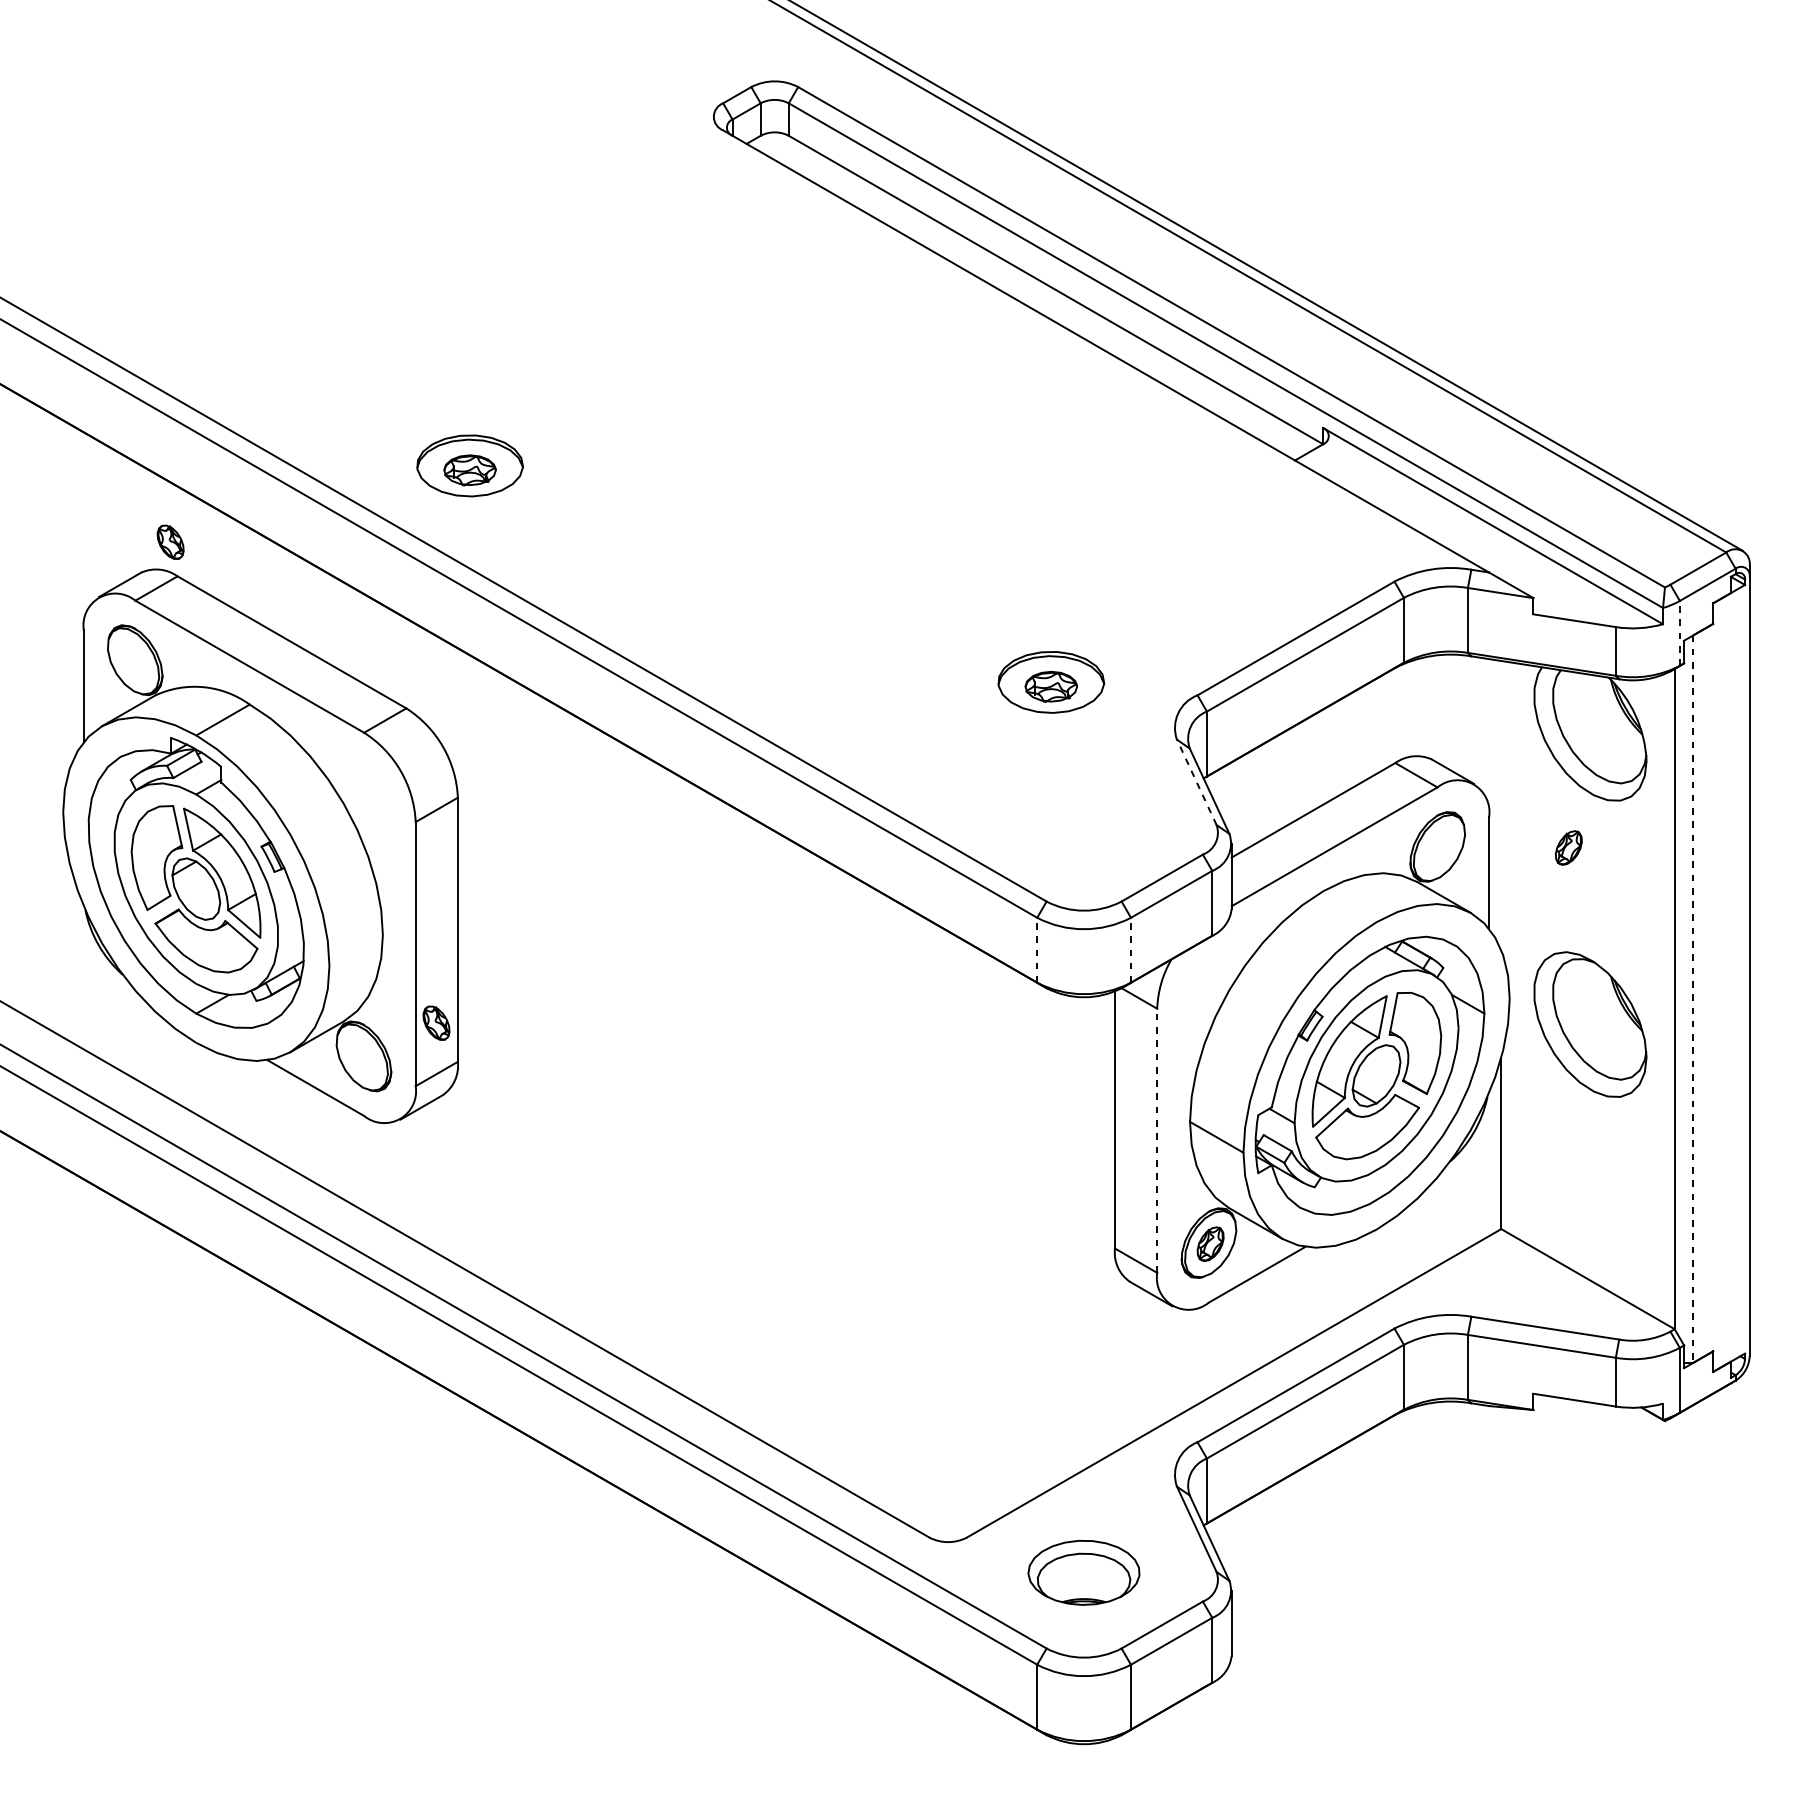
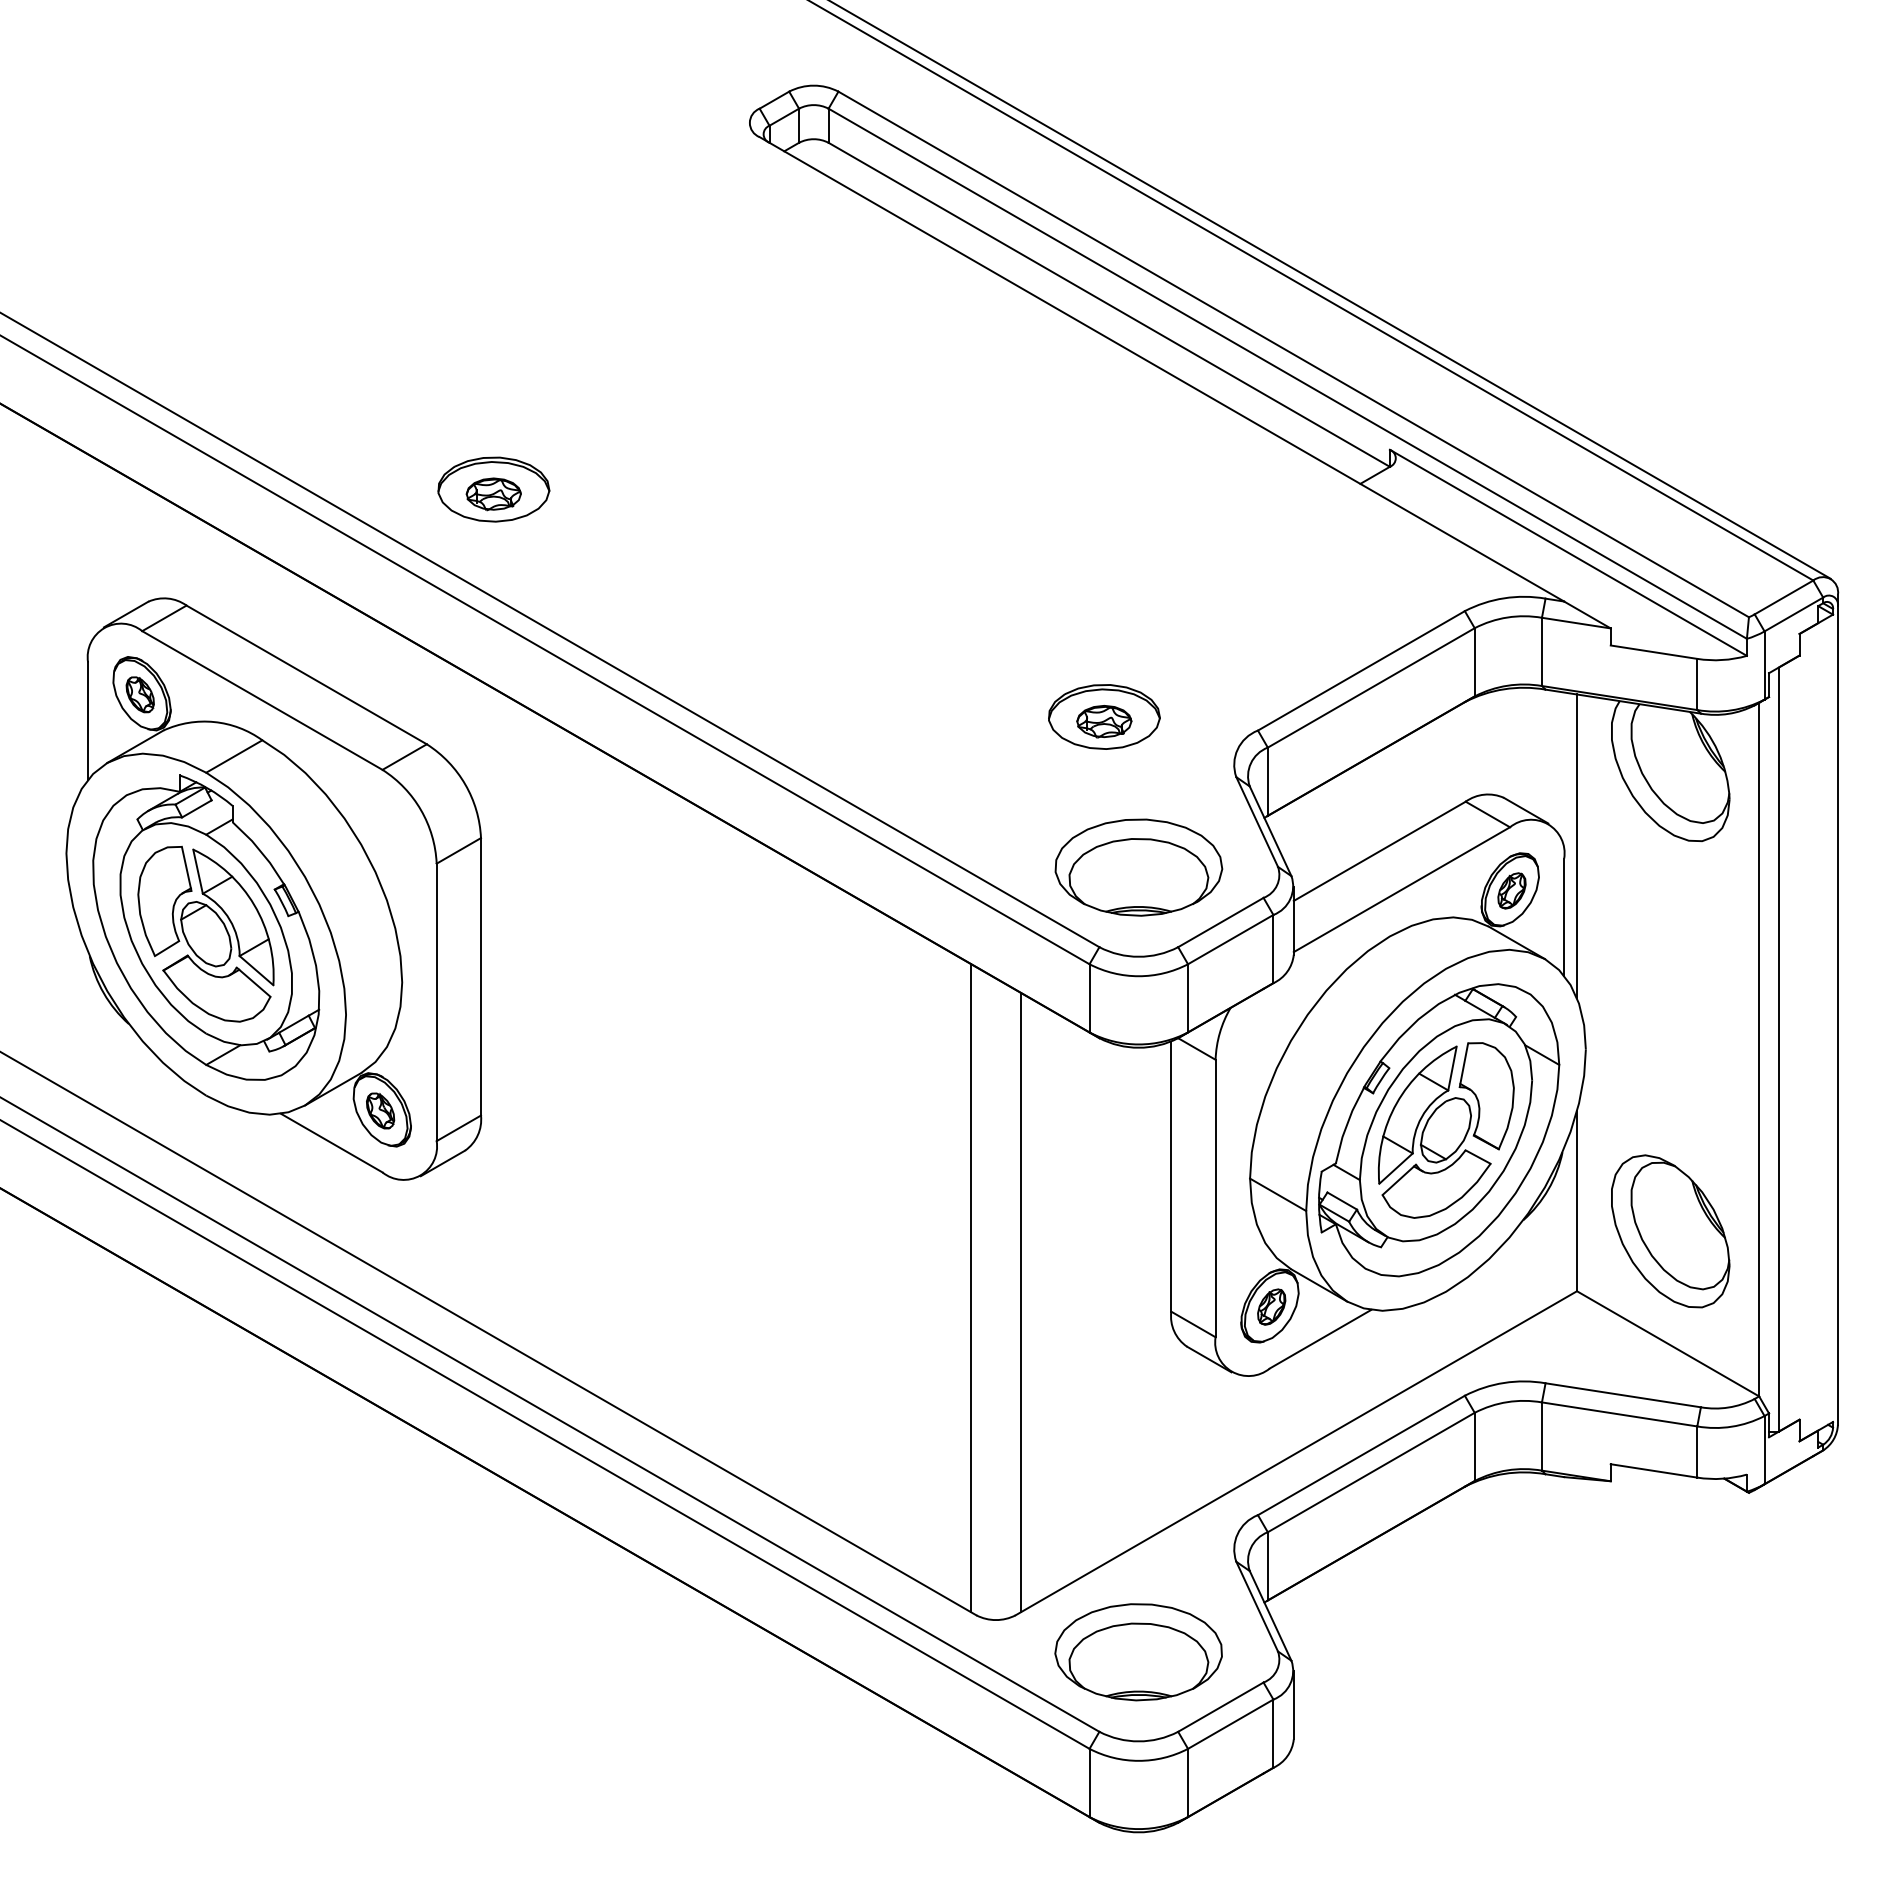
part: (169, 542) -> (139, 694), moved
line: (1679, 633) -> (1764, 665), dashed -> solid
line: (1196, 781) -> (1256, 821), dashed -> solid
line: (1501, 805) -> (1577, 846), added
part: (1083, 825) -> (1138, 867), added
part: (1568, 847) -> (1511, 890), moved
line: (1037, 949) -> (1089, 997), dashed -> solid
line: (1131, 949) -> (1188, 997), dashed -> solid
line: (1693, 999) -> (1778, 1050), dashed -> solid
part: (436, 1022) -> (380, 1110), moved
part: (1590, 1024) -> (1670, 1231), moved
line: (1157, 1140) -> (1215, 1198), dashed -> solid
line: (924, 1226) -> (971, 1288), added
line: (971, 1239) -> (1020, 1302), added
part: (1083, 1573) -> (1138, 1652), size x1.43

